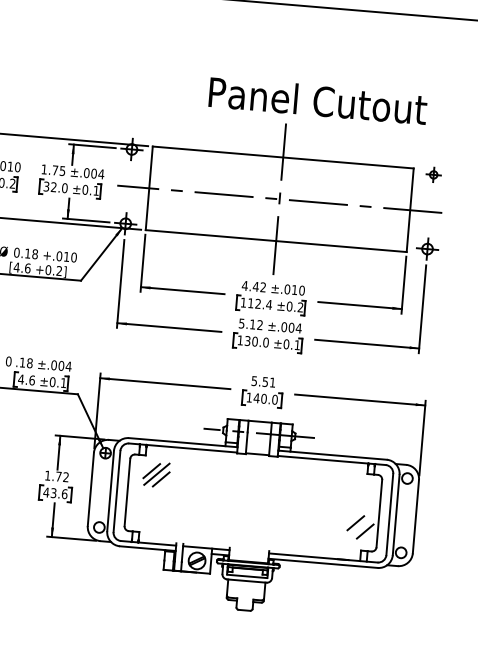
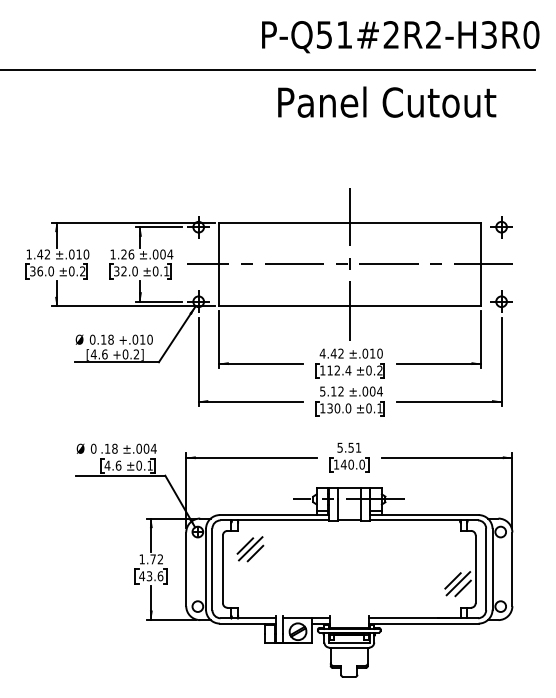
text: (318, 100) -> (387, 101), moved
text: (58, 170) -> (127, 254), 1.75 -> 1.26
part: (433, 175) -> (501, 227), size x1.43
line: (361, 526) -> (458, 583), added

